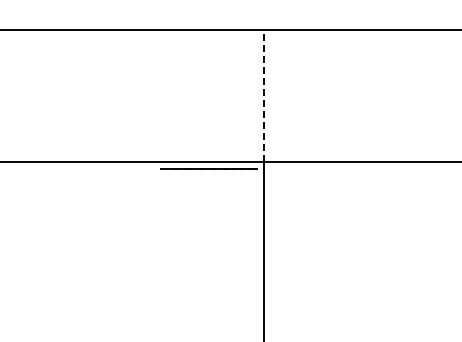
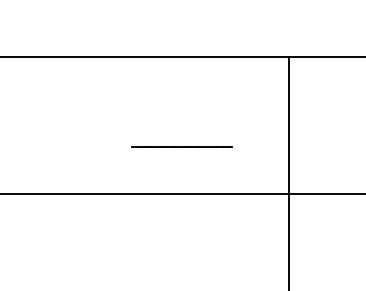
line: (263, 96) -> (289, 125), dashed -> solid
line: (208, 168) -> (181, 147), moved

